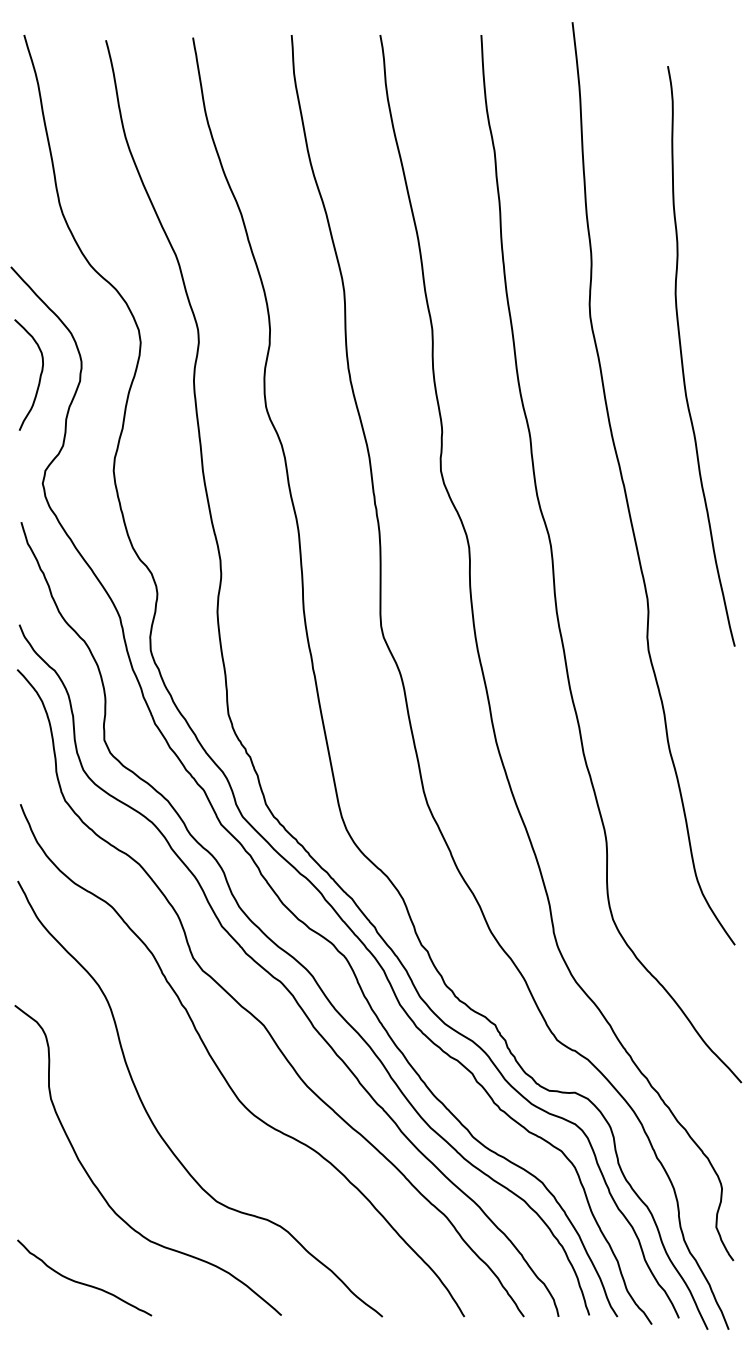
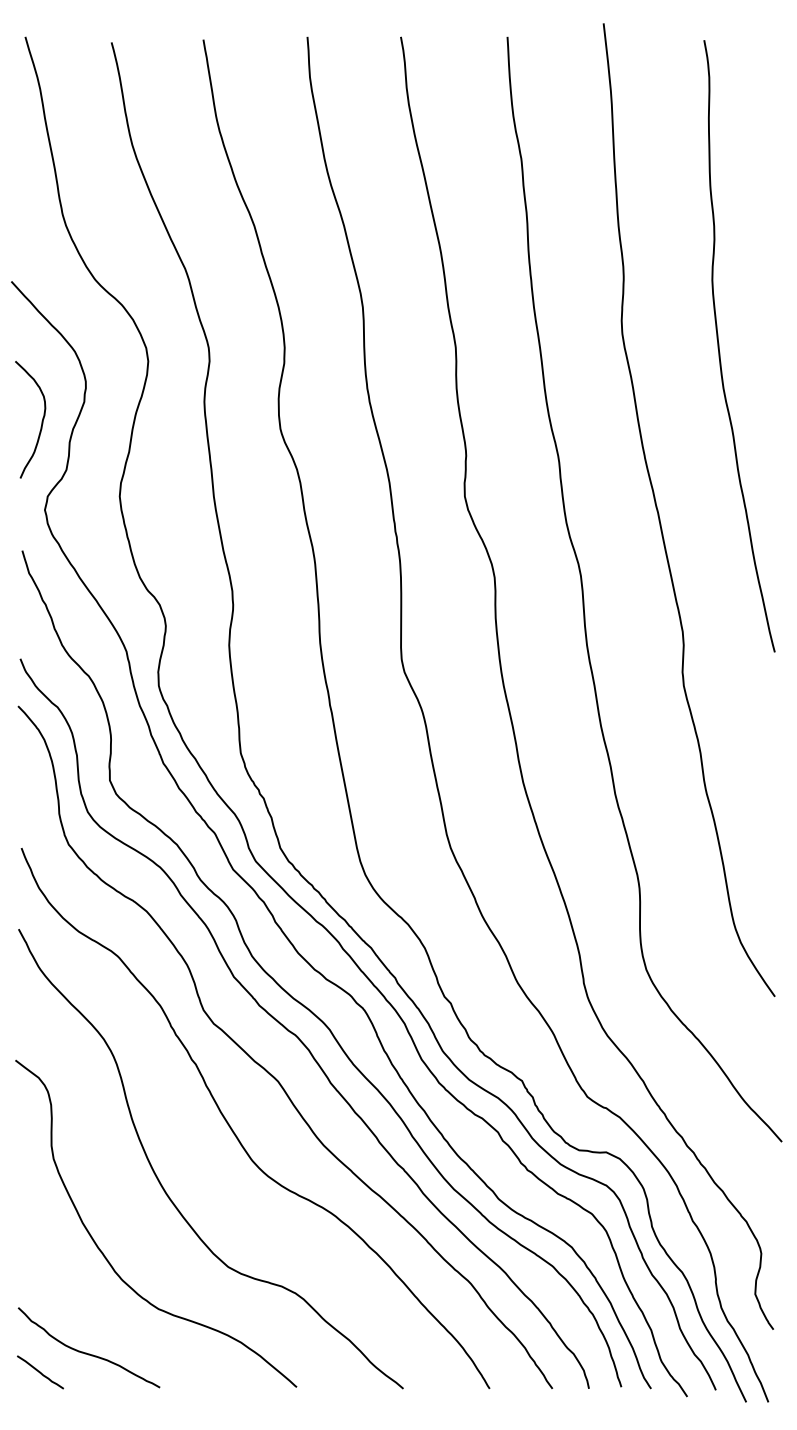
curve: (682, 356) -> (719, 346), moved
curve: (39, 375) -> (41, 420), moved
line: (38, 1301) -> (40, 1372), added

